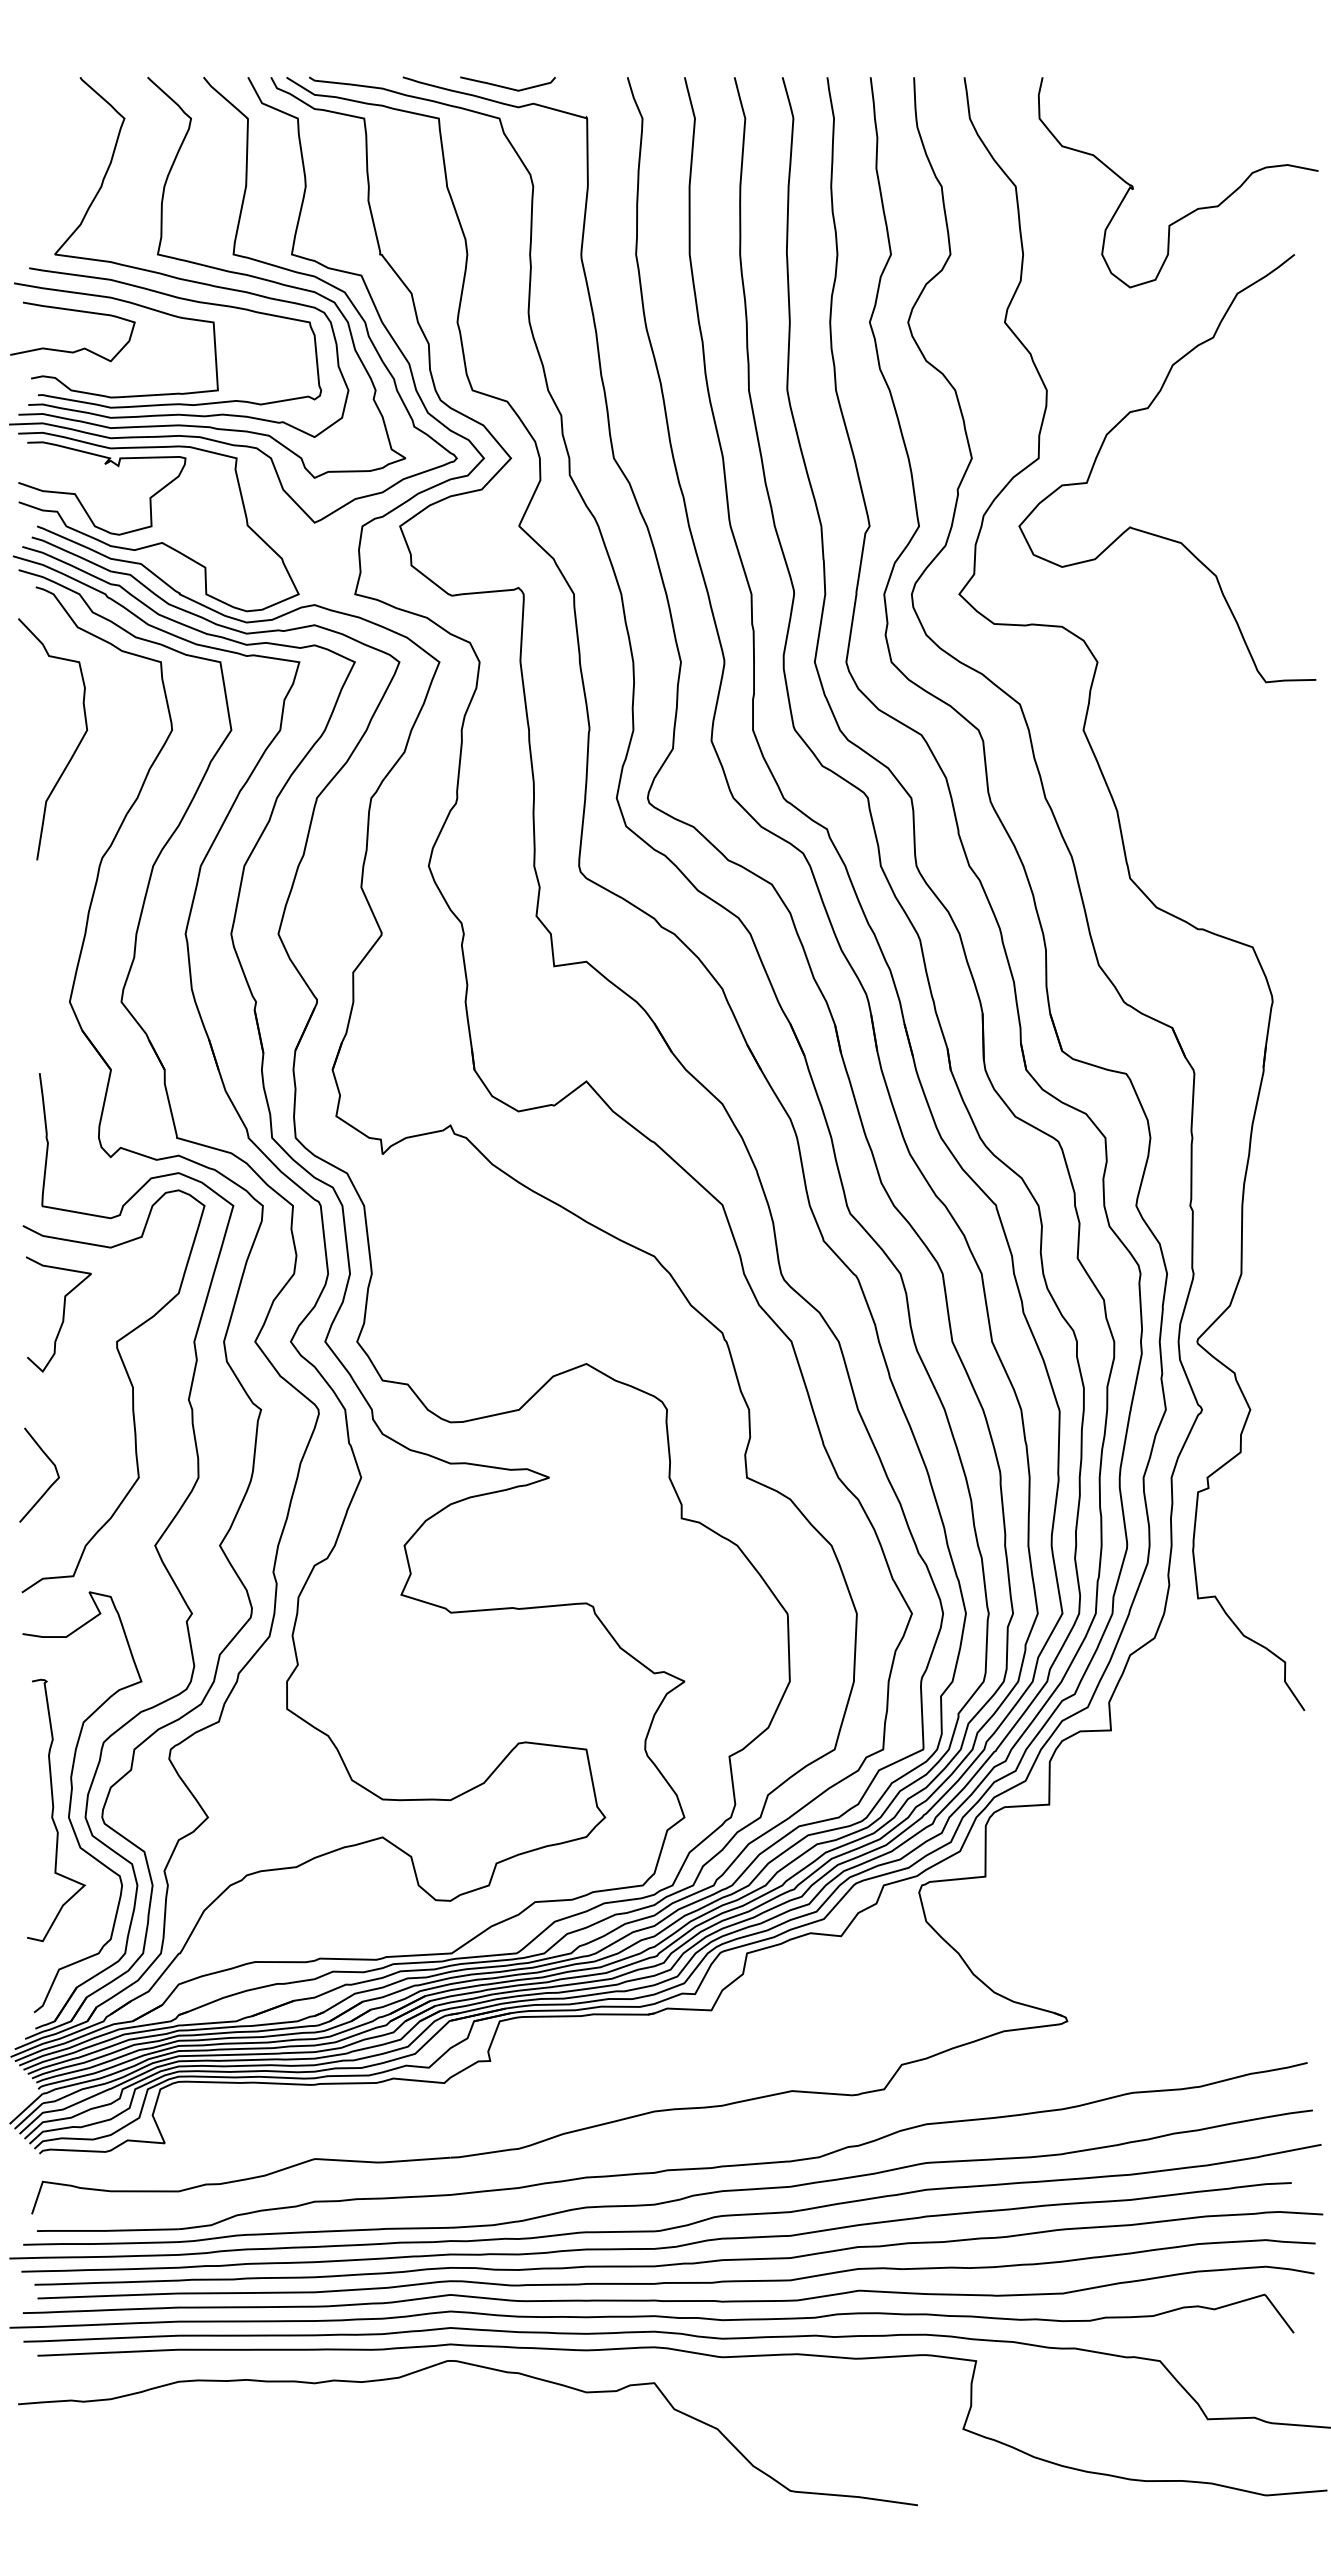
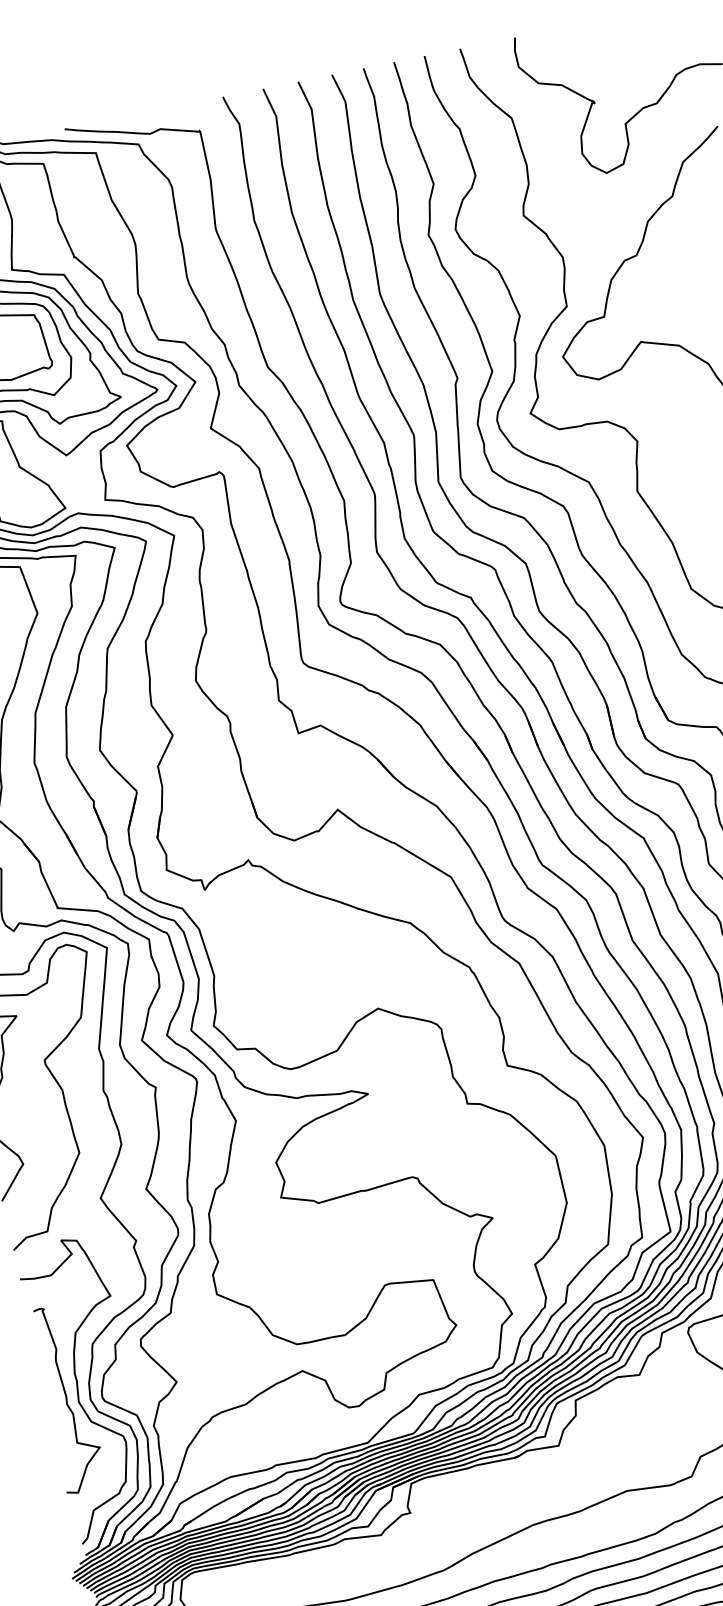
curve: (505, 86) -> (138, 121), removed

